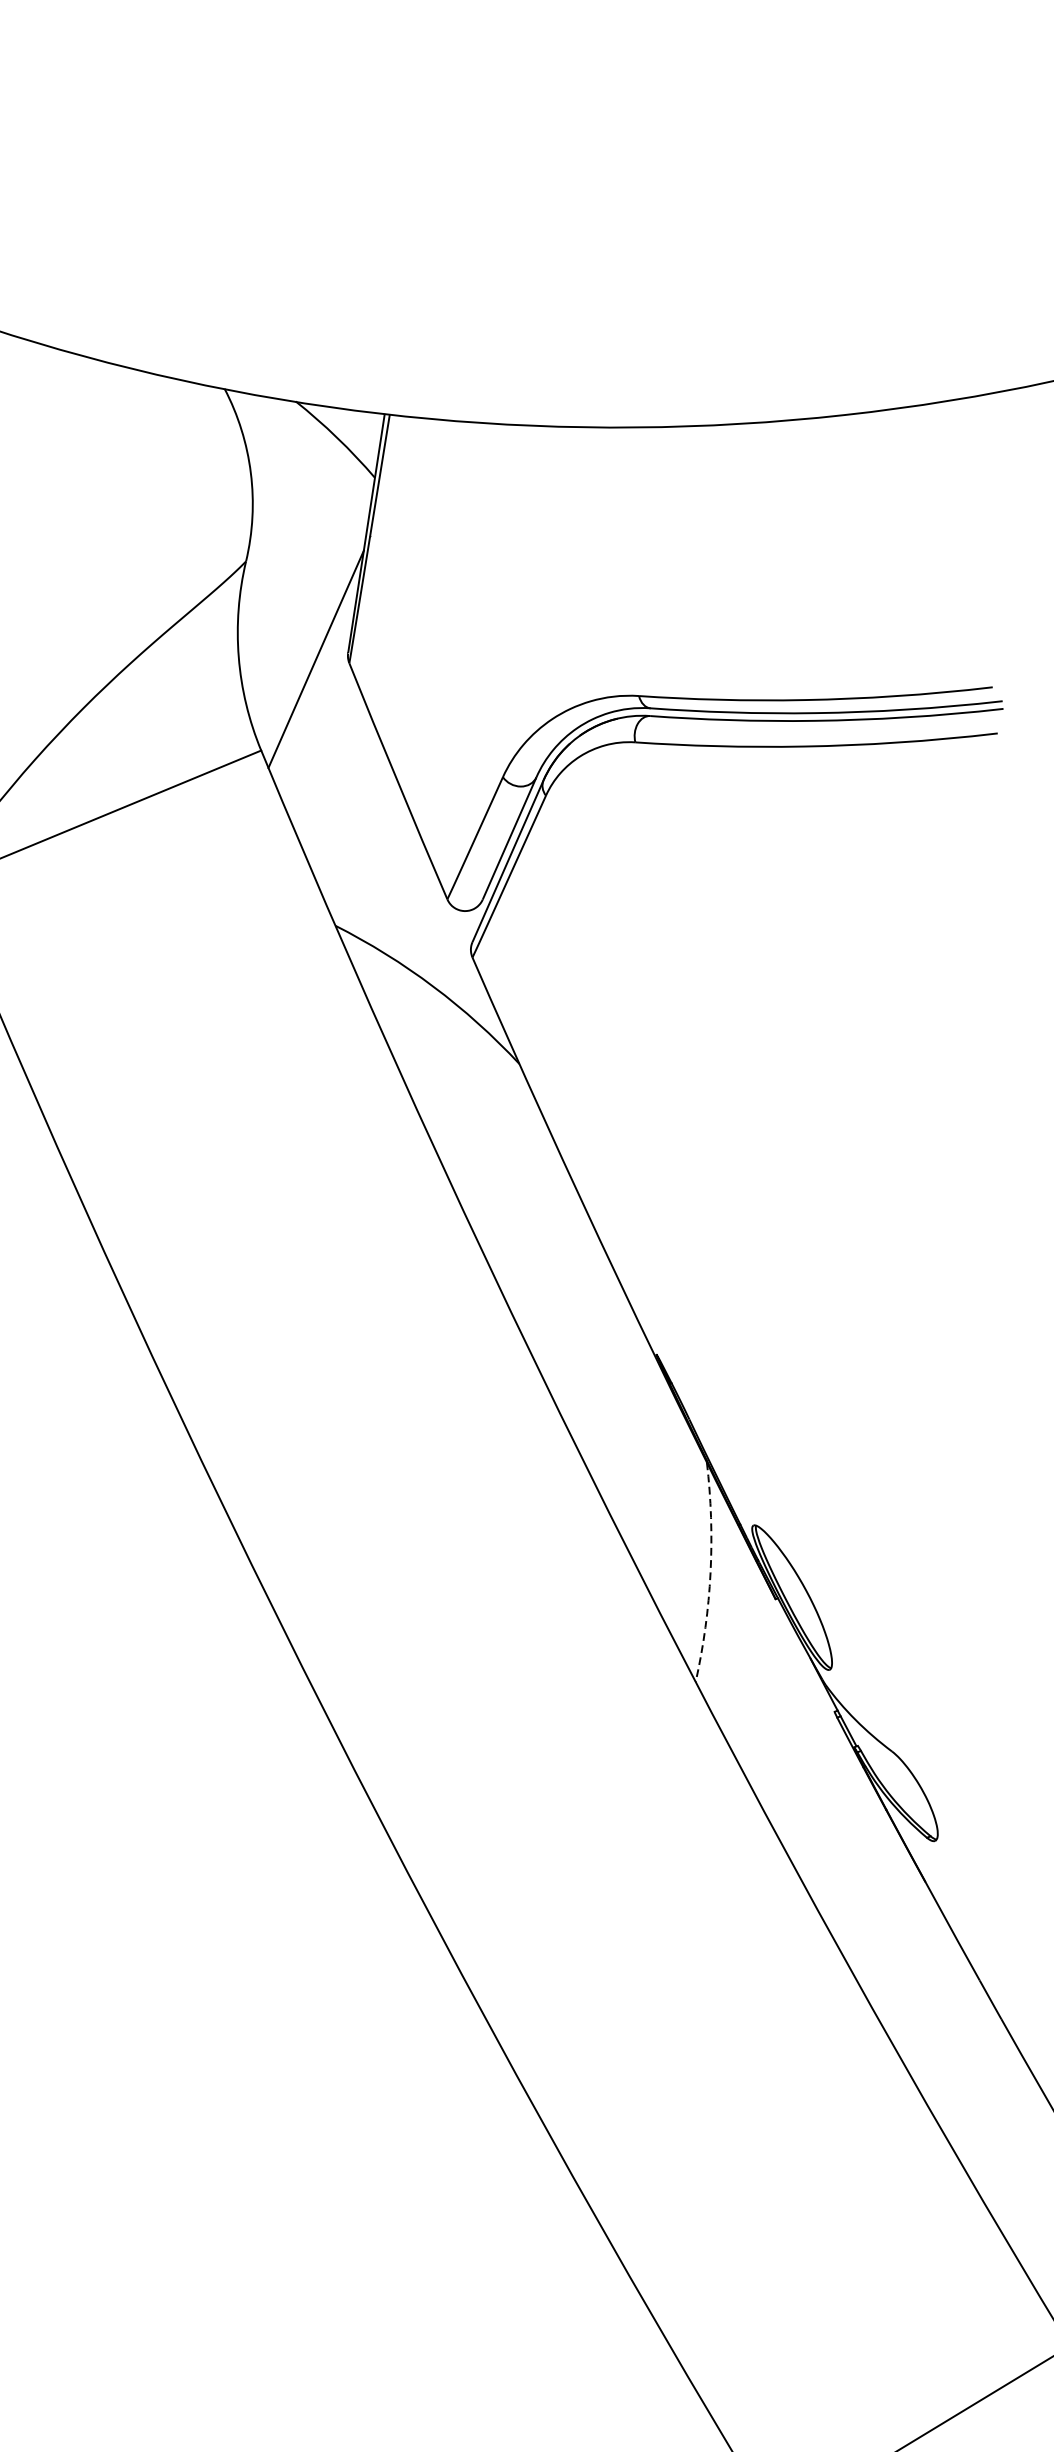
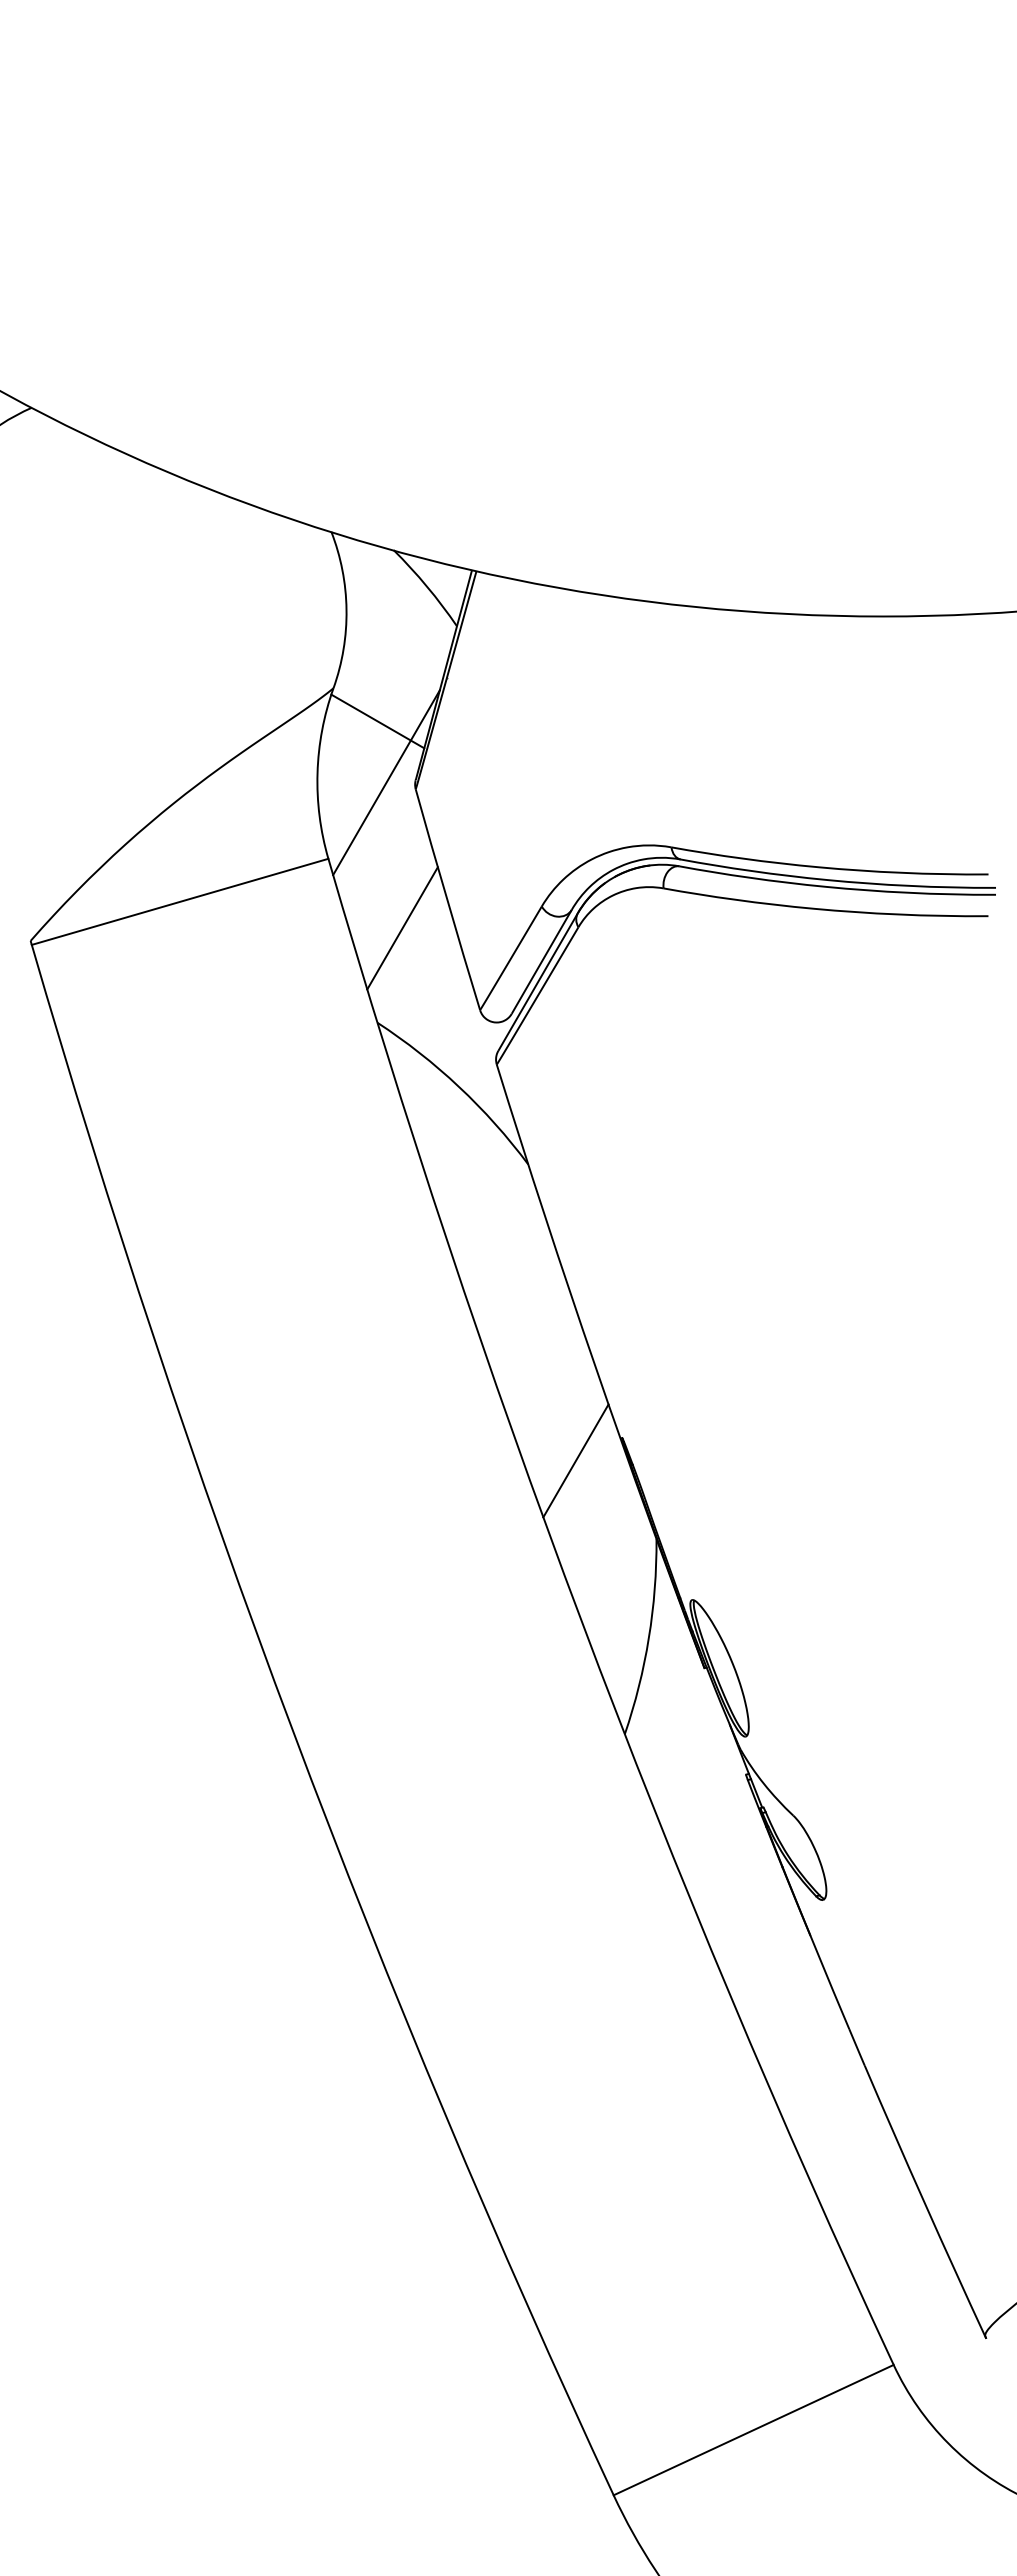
line: (298, 592) -> (377, 721), added
line: (351, 818) -> (402, 928), added
line: (607, 1385) -> (575, 1460), added
arc: (710, 1573) -> (648, 1638), dashed -> solid

